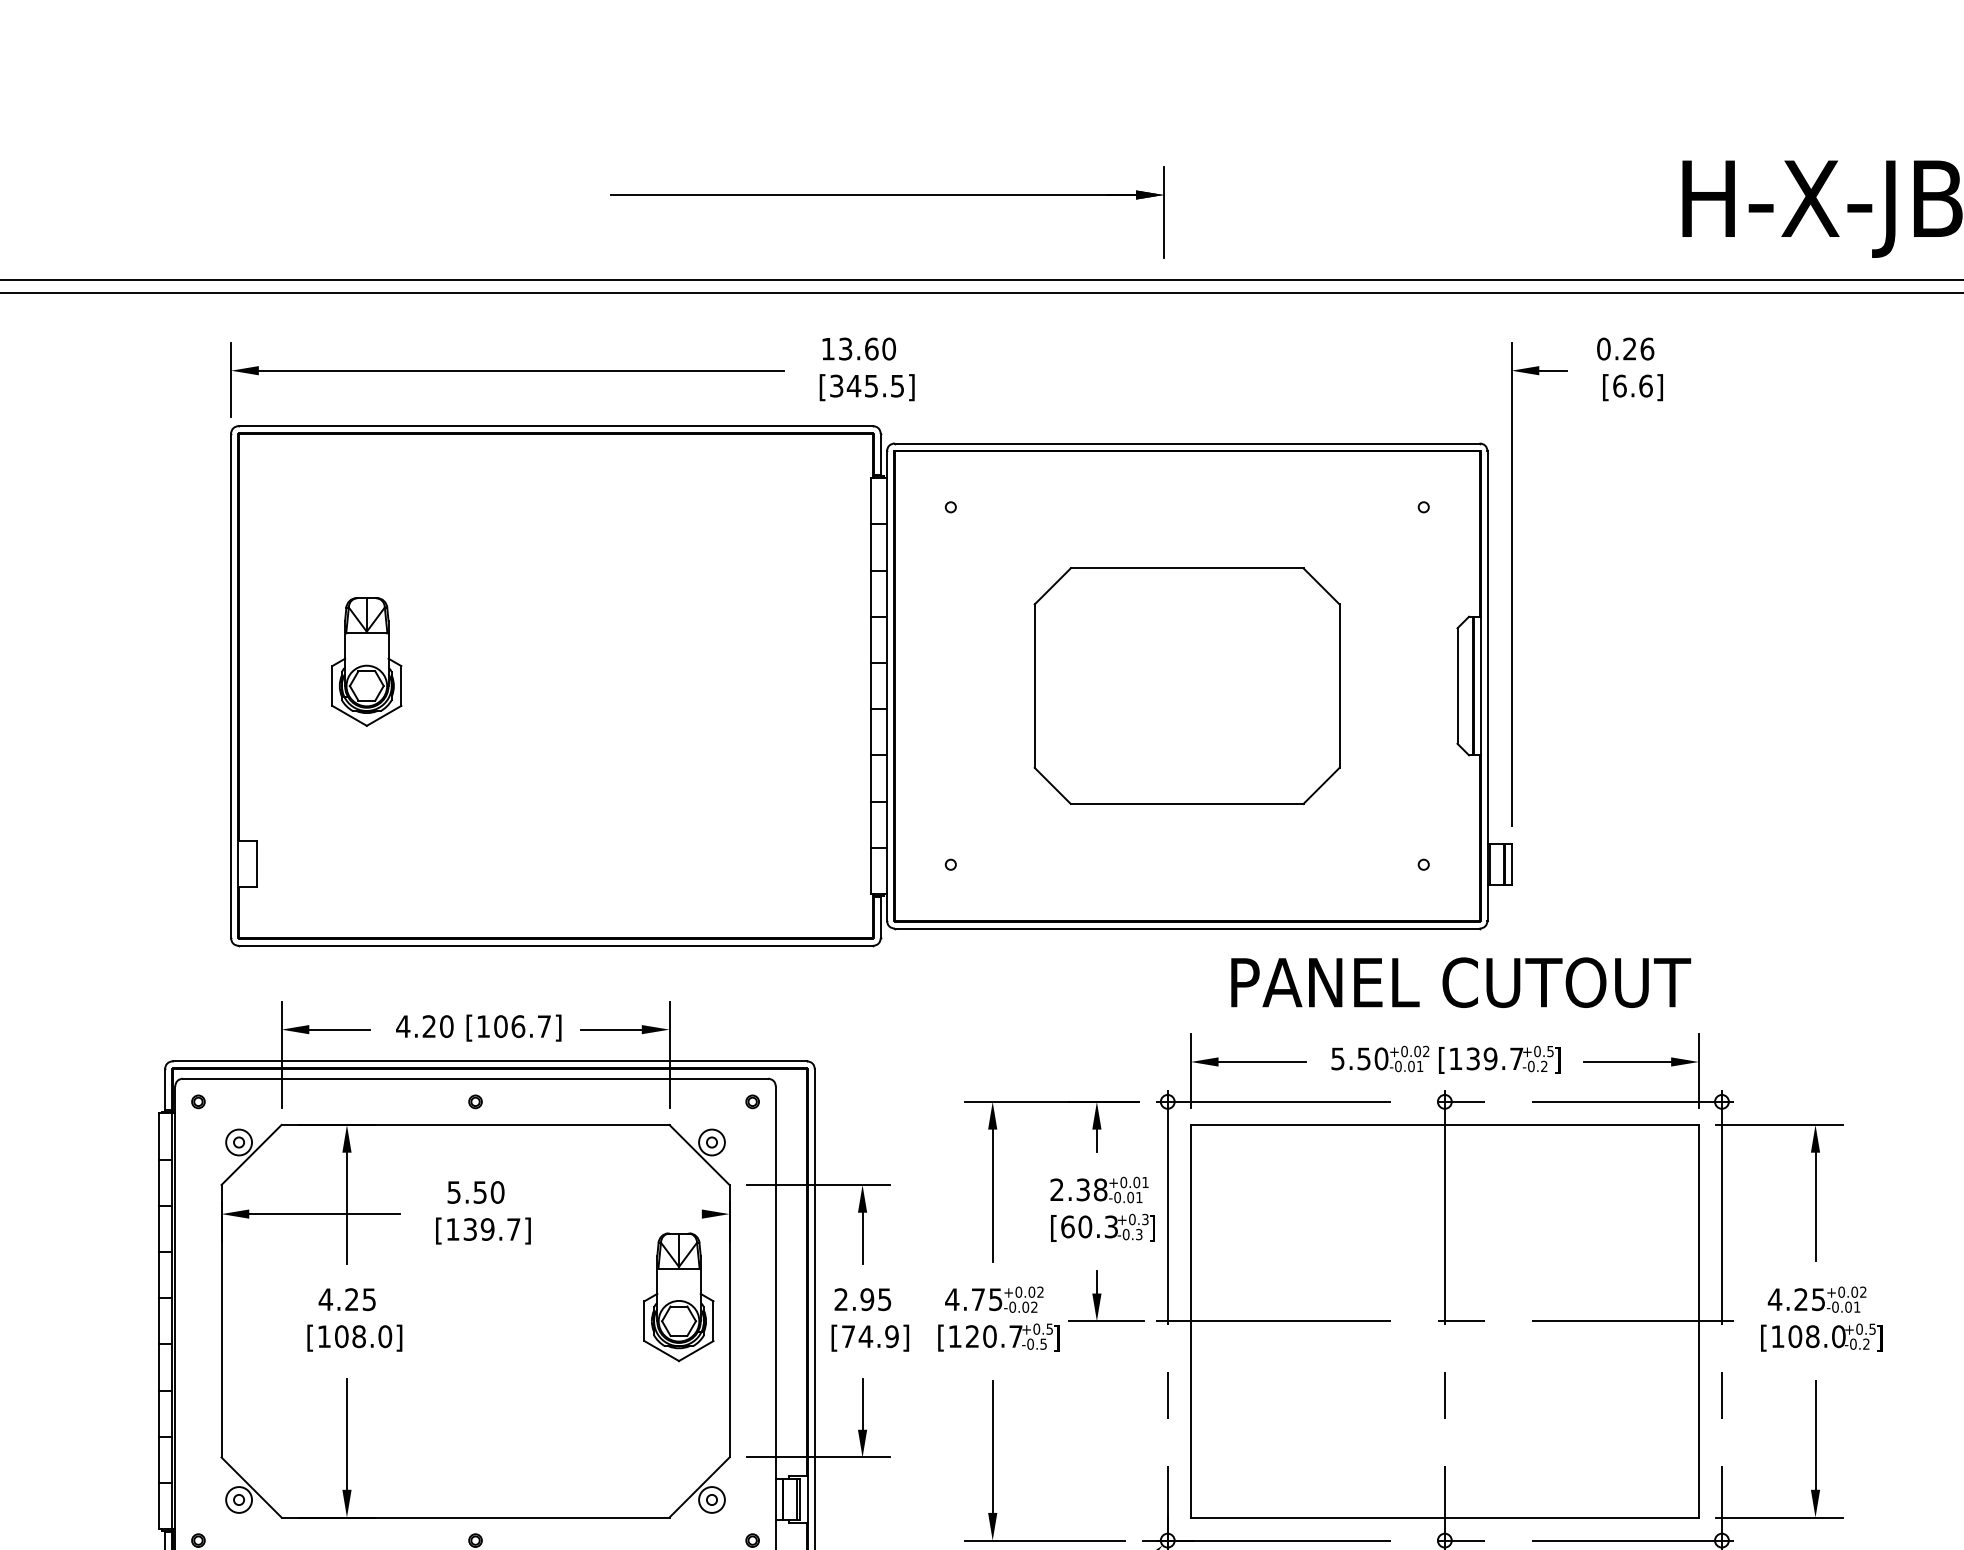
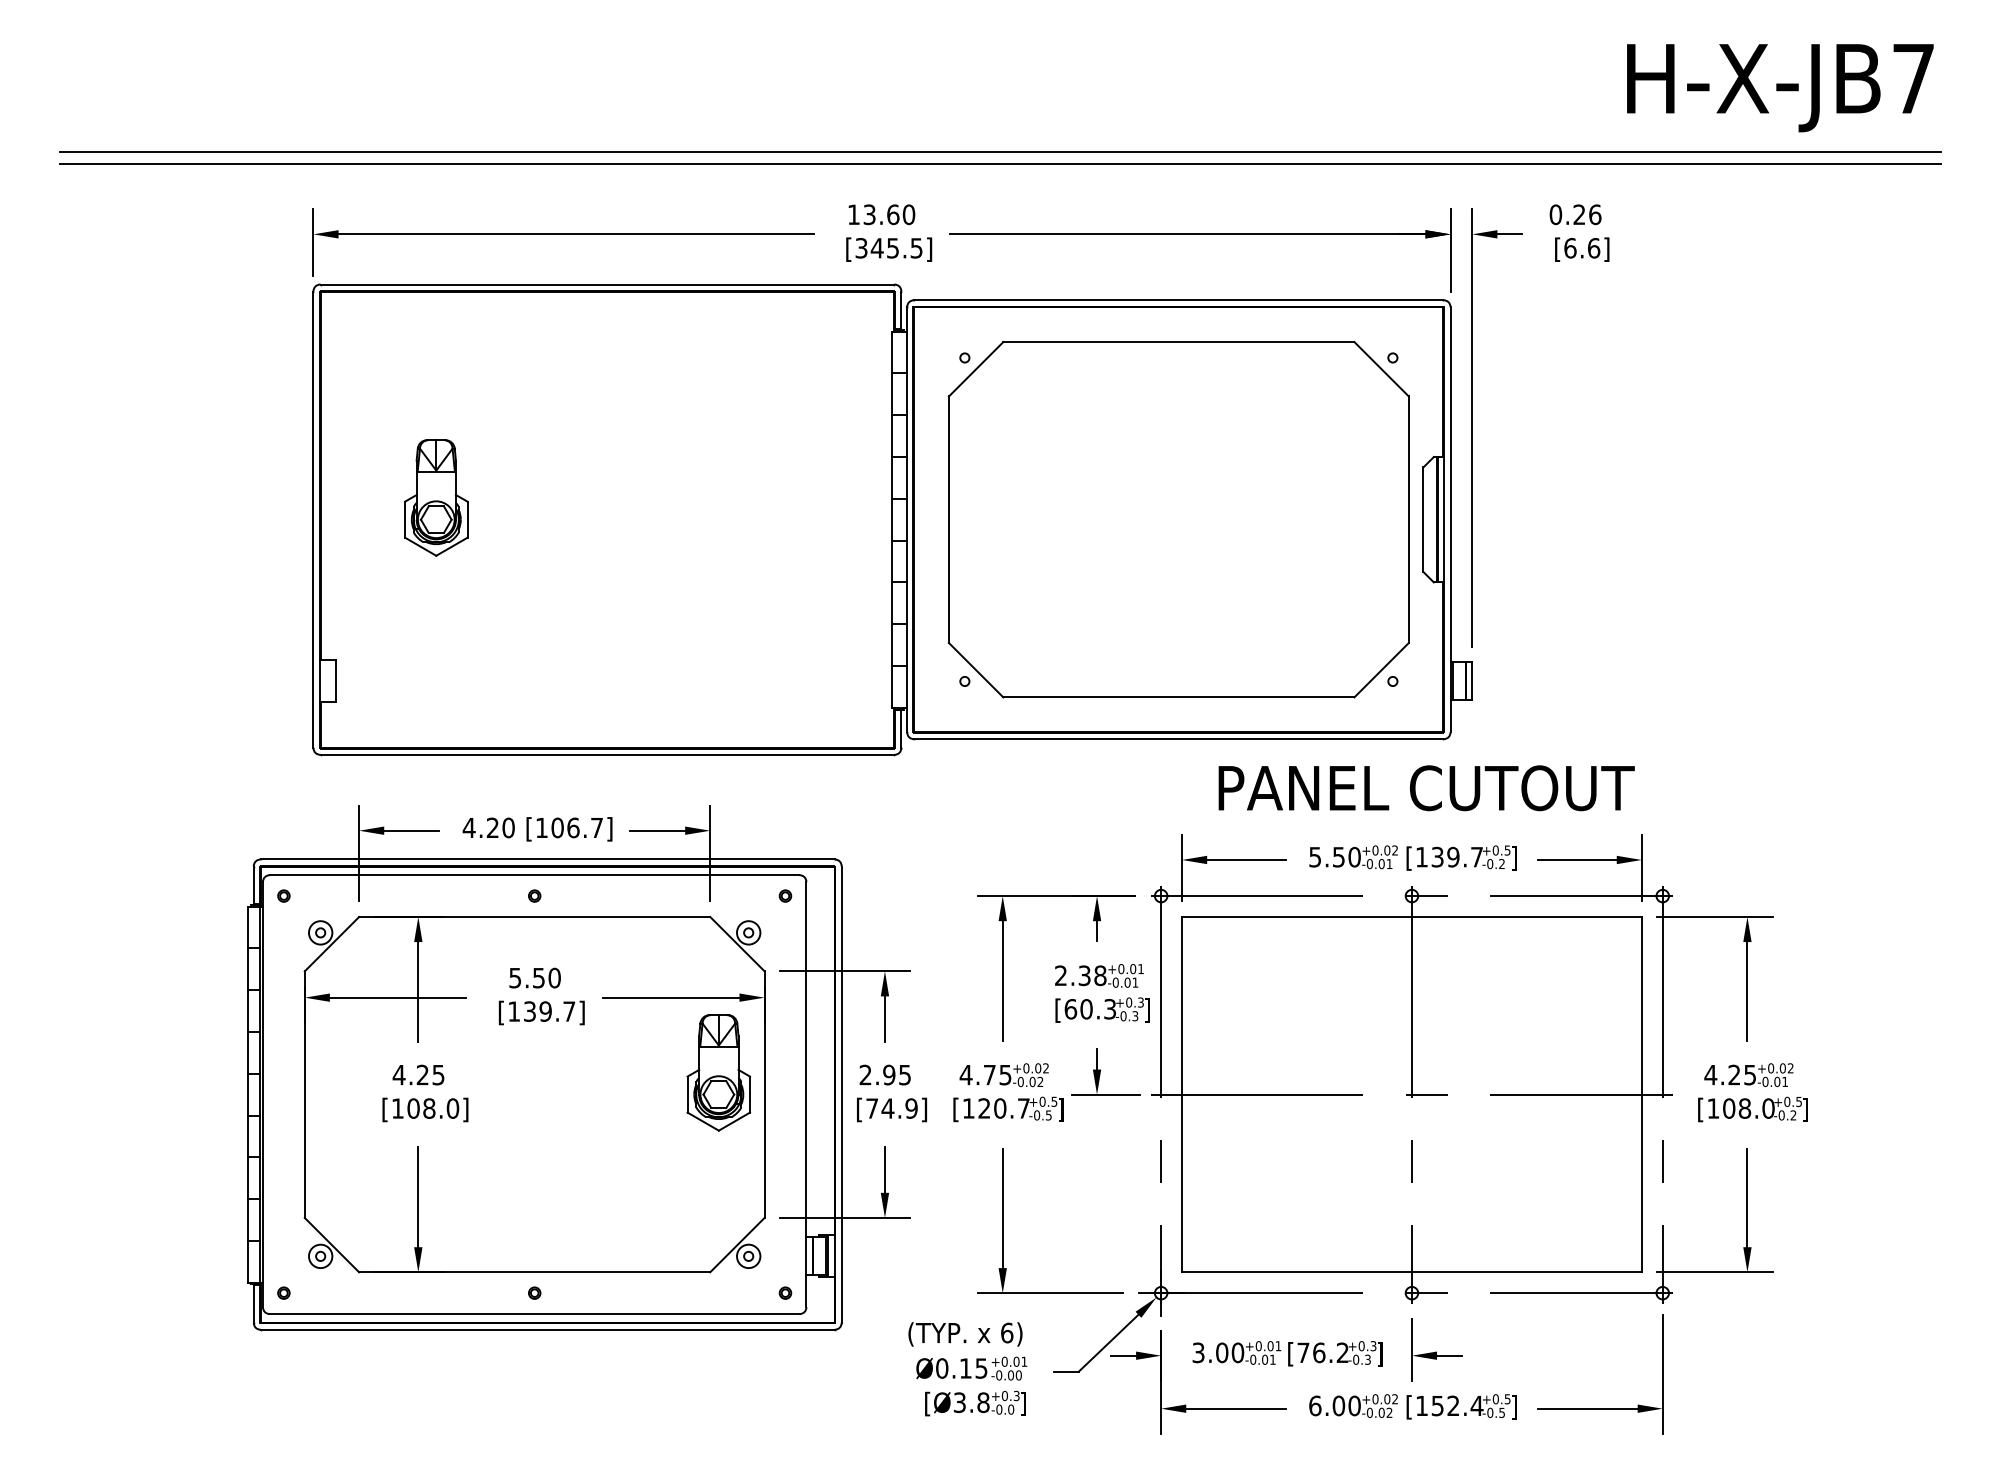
part: (887, 195) -> (1200, 234), moved
part: (1186, 685) -> (1178, 519), size x1.67
line: (626, 1213) -> (671, 997), added

